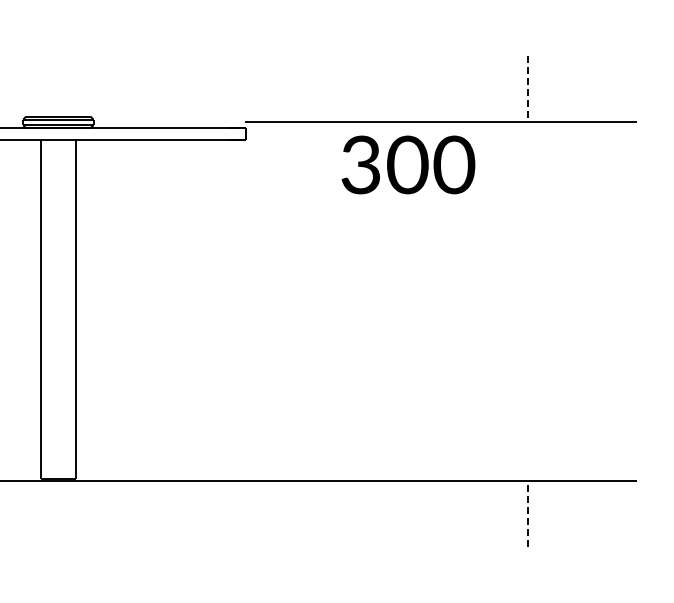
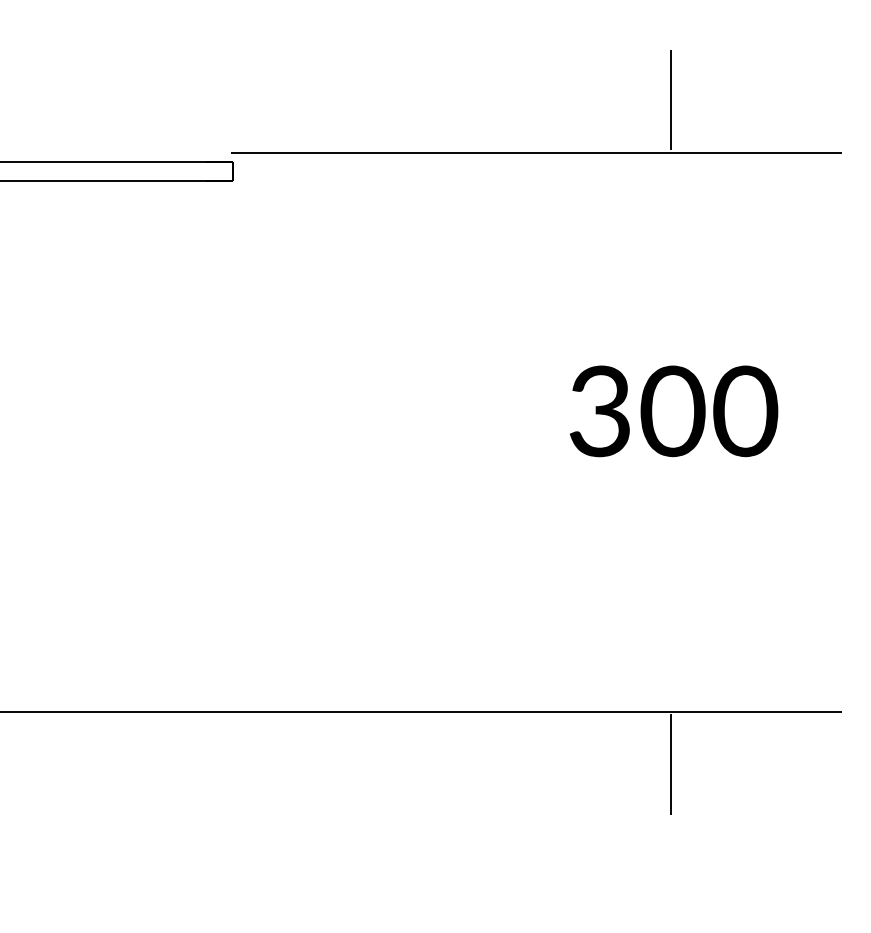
line: (527, 88) -> (670, 100), dashed -> solid
text: (408, 164) -> (674, 410), moved
line: (527, 514) -> (670, 764), dashed -> solid

